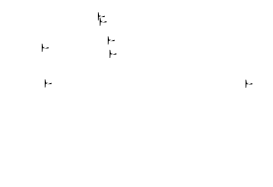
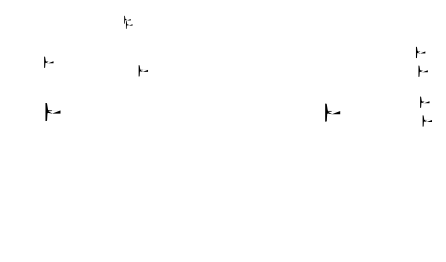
part: (102, 19) -> (128, 22), size x0.7
part: (110, 40) -> (140, 51), removed
part: (47, 83) -> (52, 111), size x1.6
part: (248, 83) -> (332, 111), size x1.6

